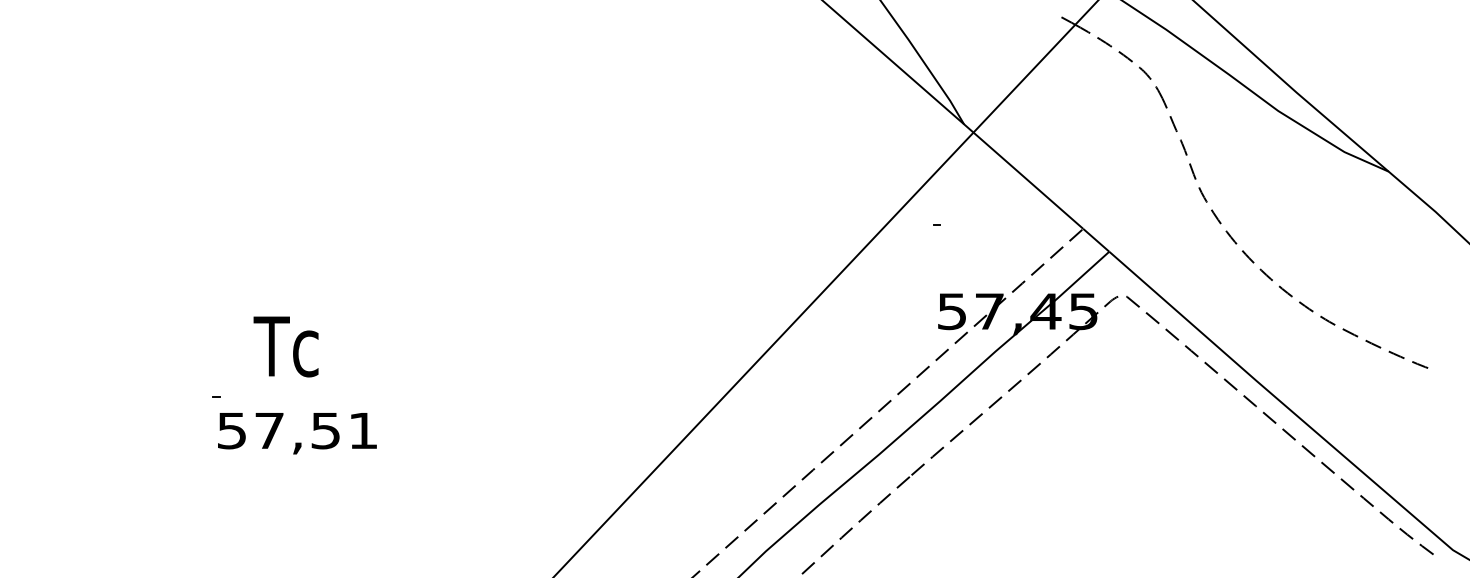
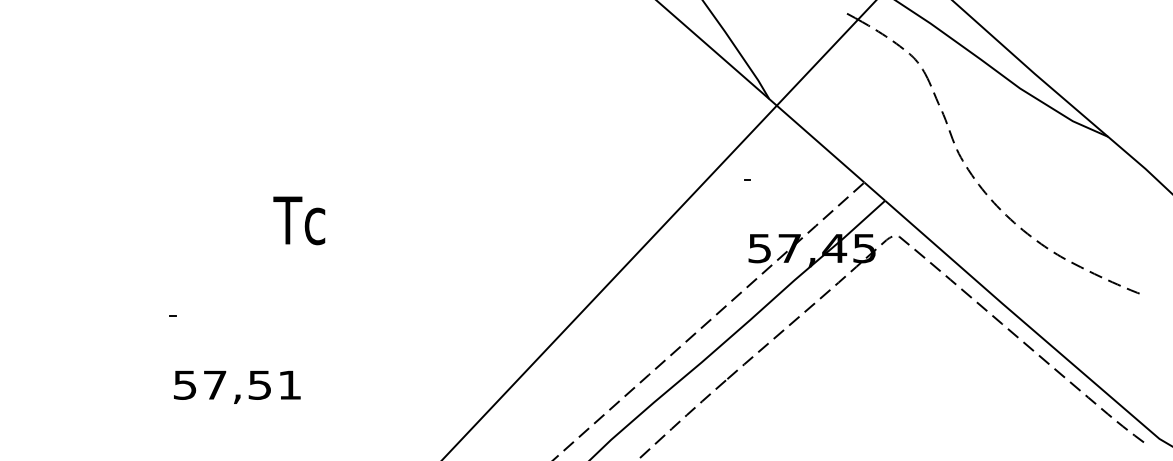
text: (285, 346) -> (298, 220), moved
text: (297, 433) -> (237, 387), moved

